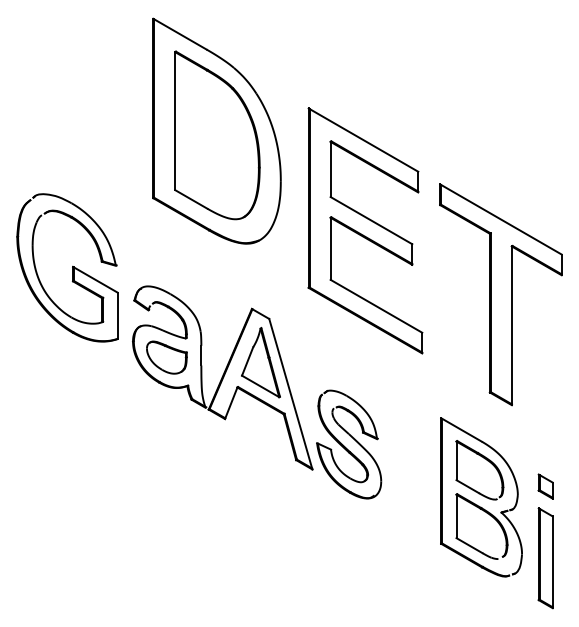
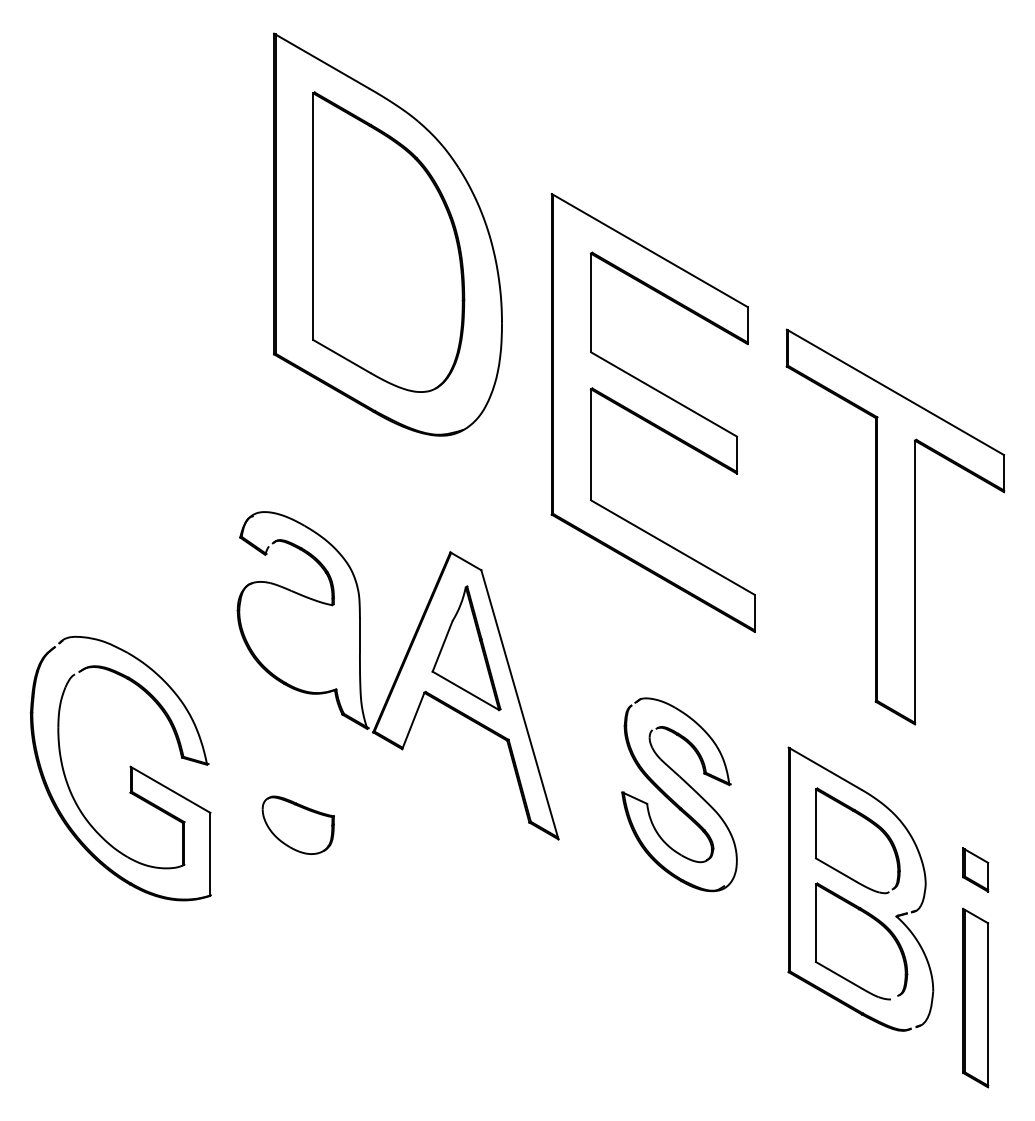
part: (67, 267) -> (120, 767), moved
part: (166, 357) -> (297, 825), moved
part: (349, 444) -> (680, 794), moved

